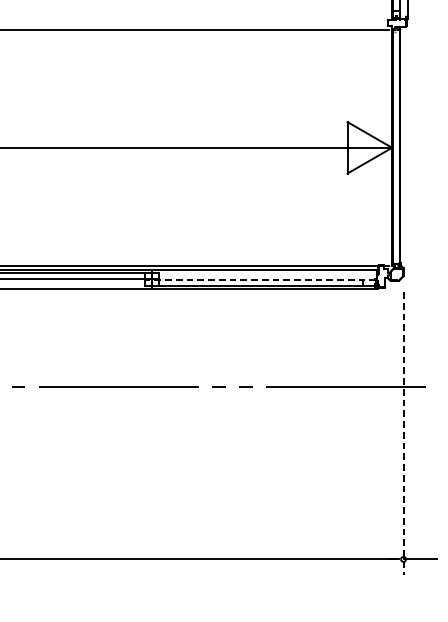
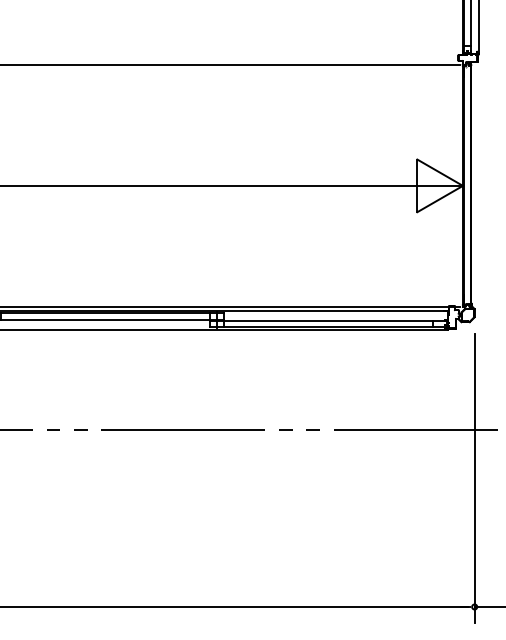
line: (259, 279) -> (327, 320), dashed -> solid
line: (403, 433) -> (474, 478), dashed -> solid

